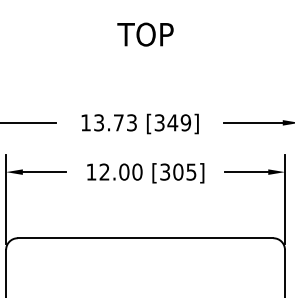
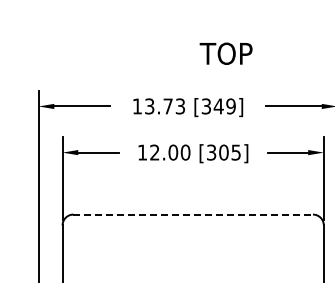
text: (144, 34) -> (225, 53), moved
line: (145, 238) -> (193, 214), solid -> dashed

